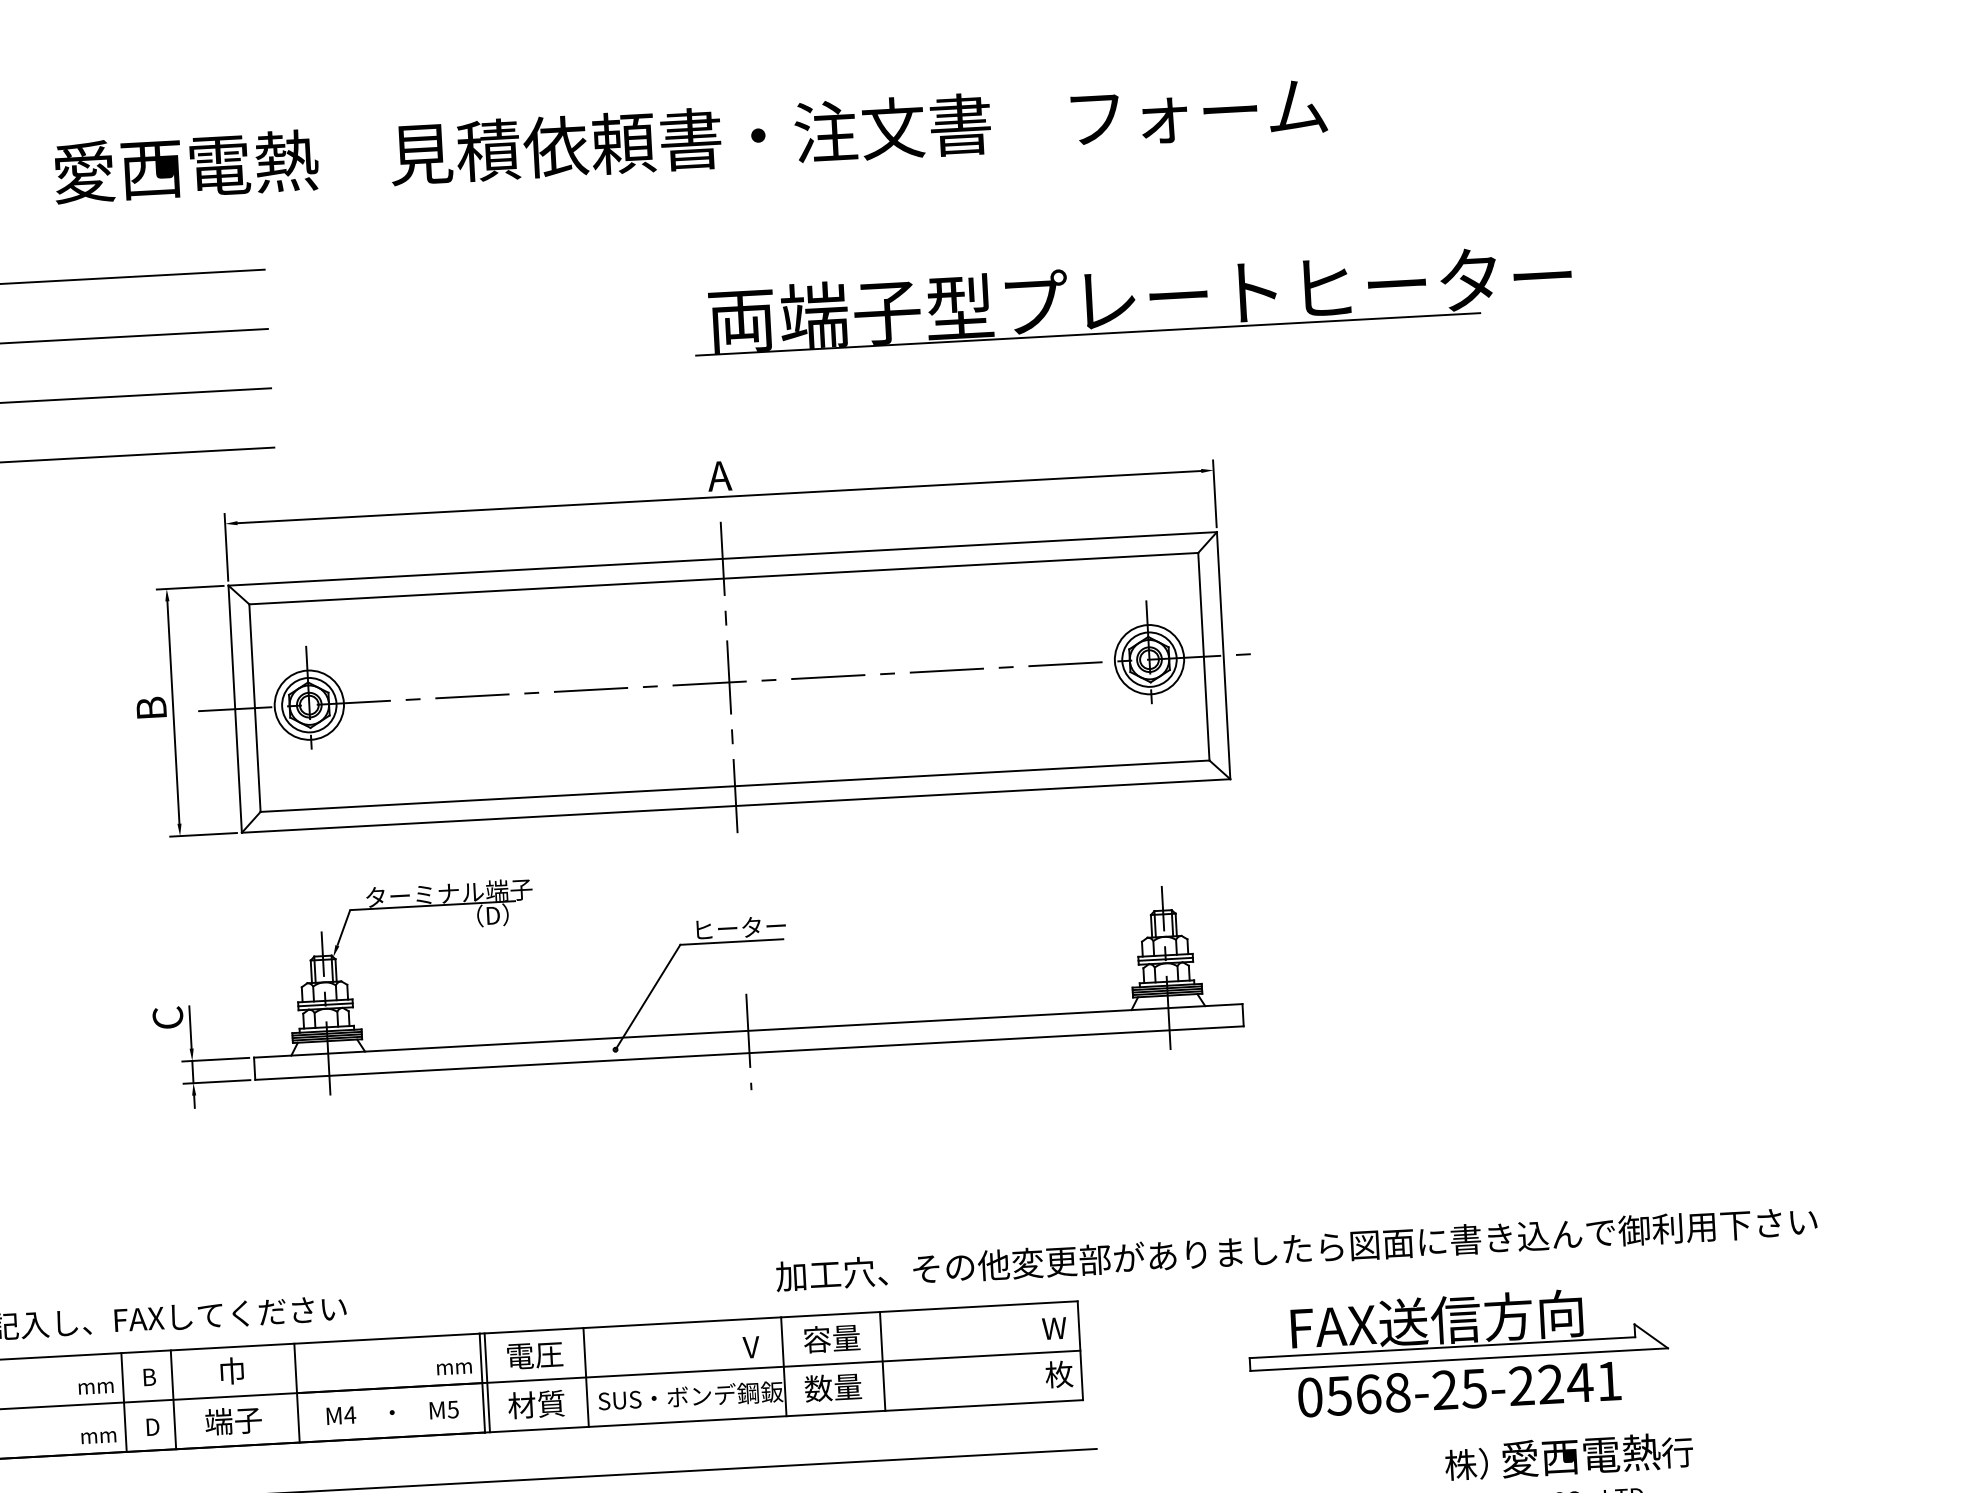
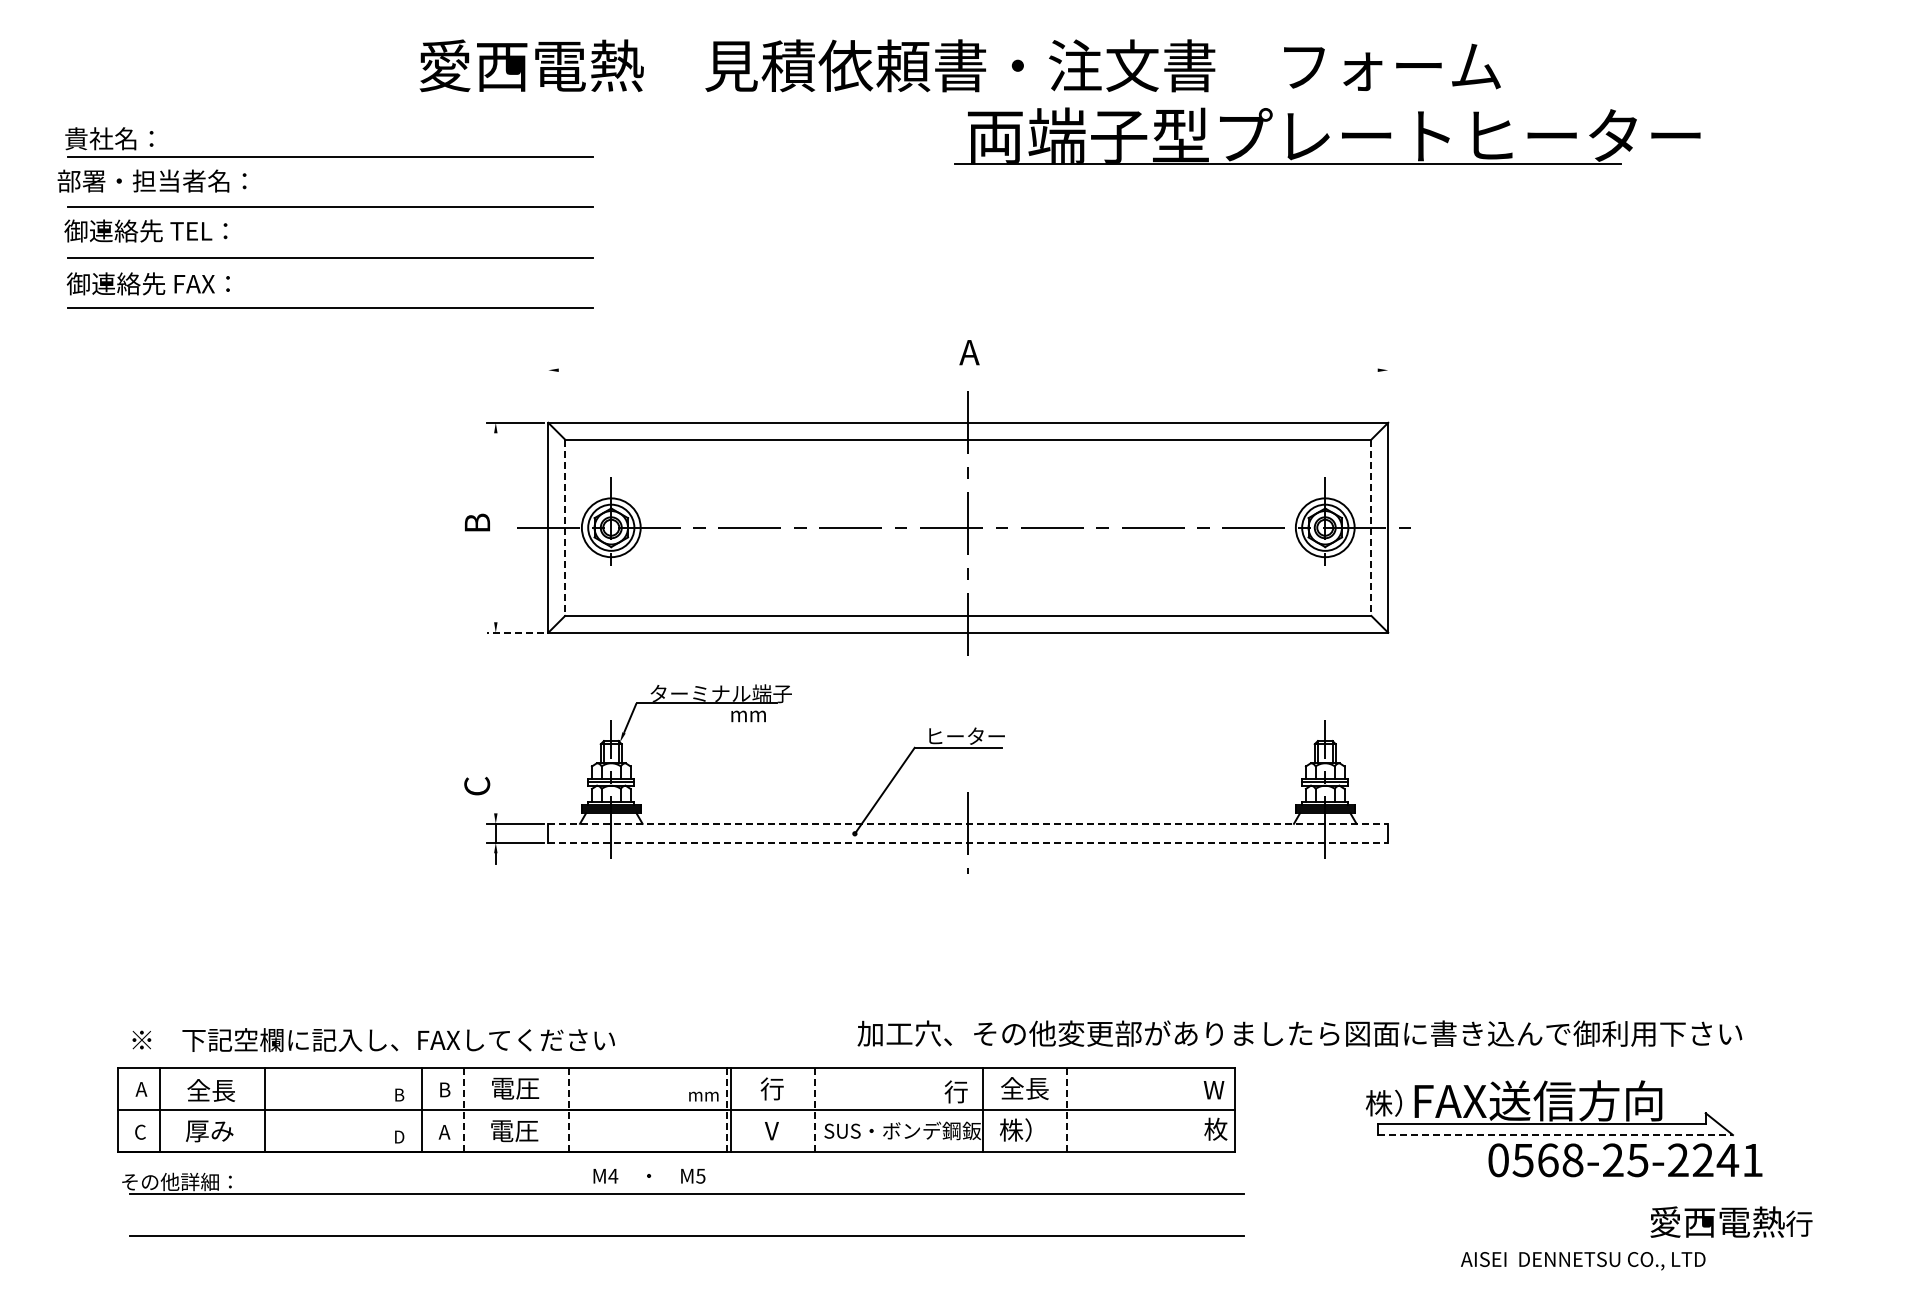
part: (1132, 297) -> (1327, 135), moved
line: (1215, 492) -> (1388, 389), removed
line: (718, 497) -> (967, 370), removed
line: (226, 546) -> (548, 389), removed
line: (1203, 657) -> (1371, 528), solid -> dashed
line: (255, 708) -> (565, 528), solid -> dashed
line: (173, 712) -> (495, 527), removed
line: (203, 834) -> (515, 632), solid -> dashed
text: (484, 914) -> (750, 713), （D） -> mm
line: (190, 1027) -> (495, 795), removed
line: (748, 1030) -> (968, 823), solid -> dashed
line: (749, 1052) -> (968, 842), solid -> dashed
text: (1296, 1248) -> (1299, 1033), moved
text: (831, 1338) -> (1024, 1088), 容量 -> 全長
text: (750, 1346) -> (955, 1091), V -> 行
text: (534, 1354) -> (772, 1088), 電圧 -> 行
line: (1460, 1360) -> (1556, 1135), solid -> dashed
line: (882, 1361) -> (1066, 1110), solid -> dashed
text: (232, 1369) -> (515, 1087), 巾 -> 電圧
line: (585, 1377) -> (814, 1110), solid -> dashed
line: (482, 1383) -> (726, 1110), solid -> dashed
text: (95, 1385) -> (398, 1094), mm -> B
text: (832, 1386) -> (1023, 1129), 数量 -> 株）
text: (1459, 1389) -> (1625, 1160), moved
line: (297, 1393) -> (569, 1110), solid -> dashed
line: (173, 1400) -> (464, 1110), solid -> dashed
text: (536, 1404) -> (771, 1130), 材質 -> V
text: (392, 1413) -> (649, 1176), moved
text: (233, 1420) -> (514, 1130), 端子 -> 電圧
text: (151, 1427) -> (444, 1132), D -> A
text: (97, 1435) -> (398, 1136), mm -> D
text: (1597, 1454) -> (1731, 1221), moved
text: (1465, 1463) -> (1383, 1102), moved

